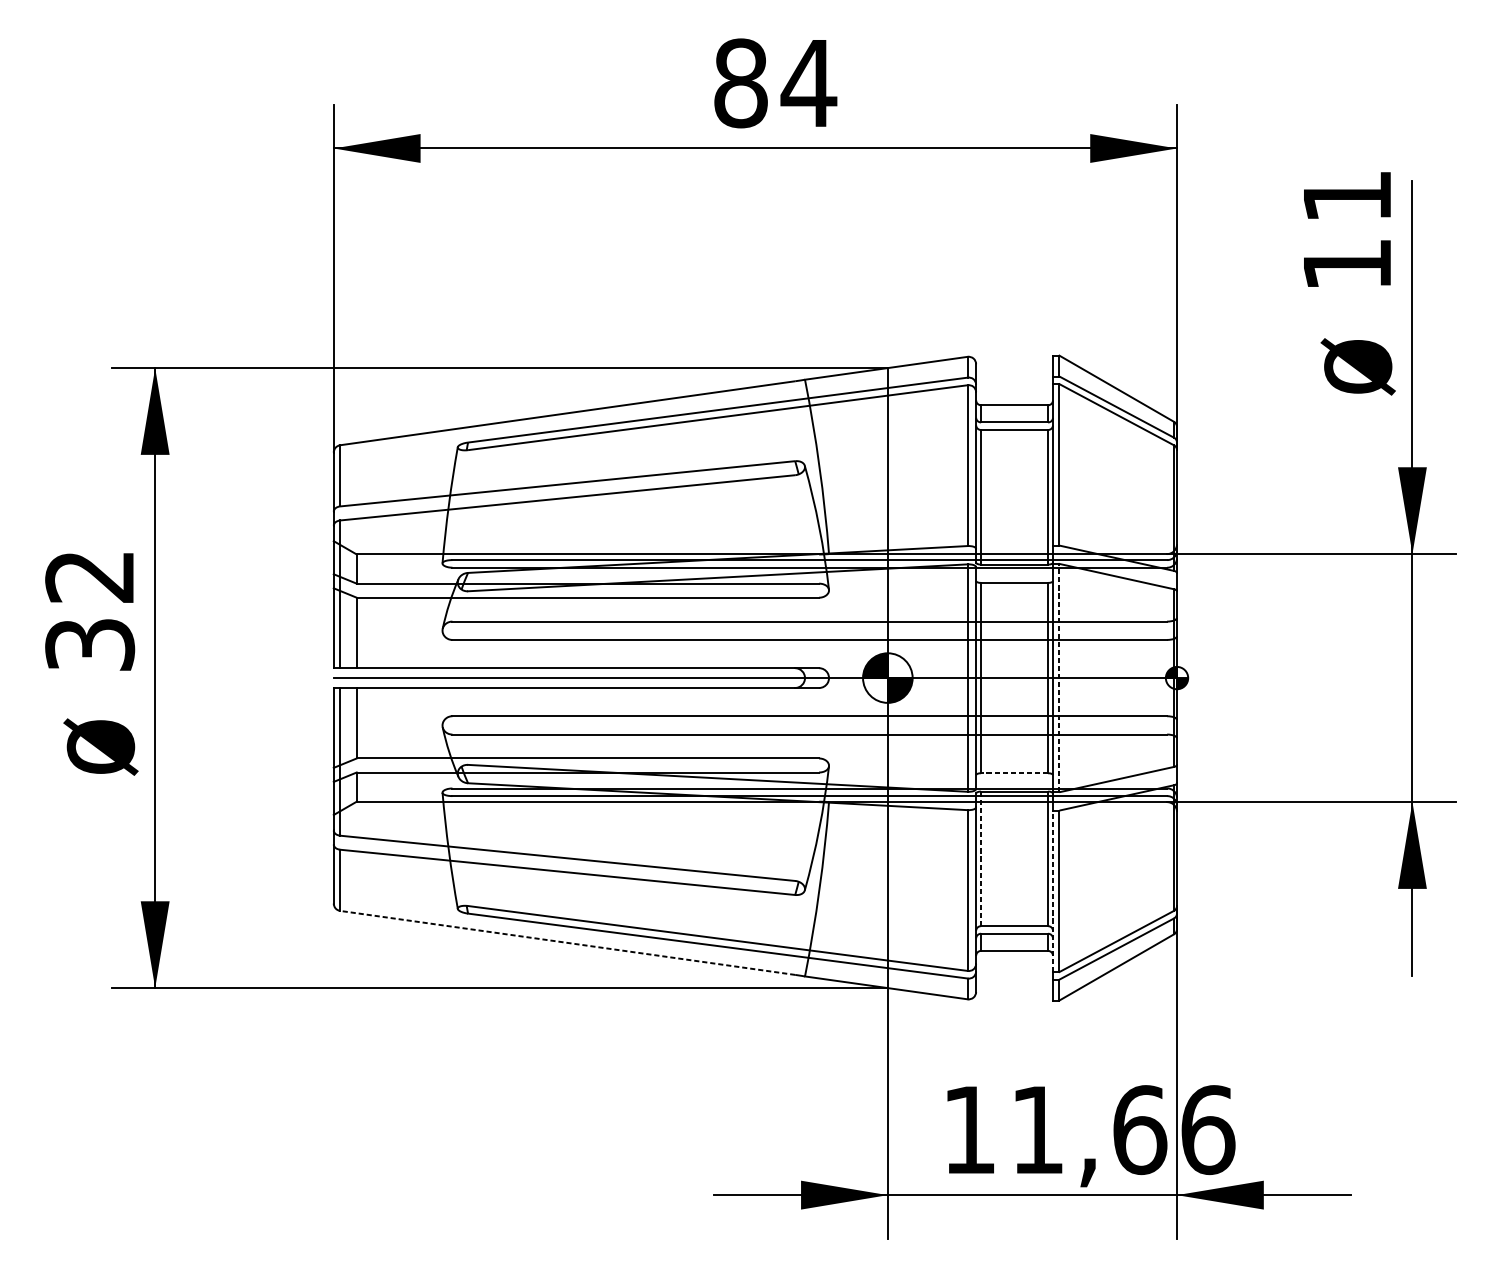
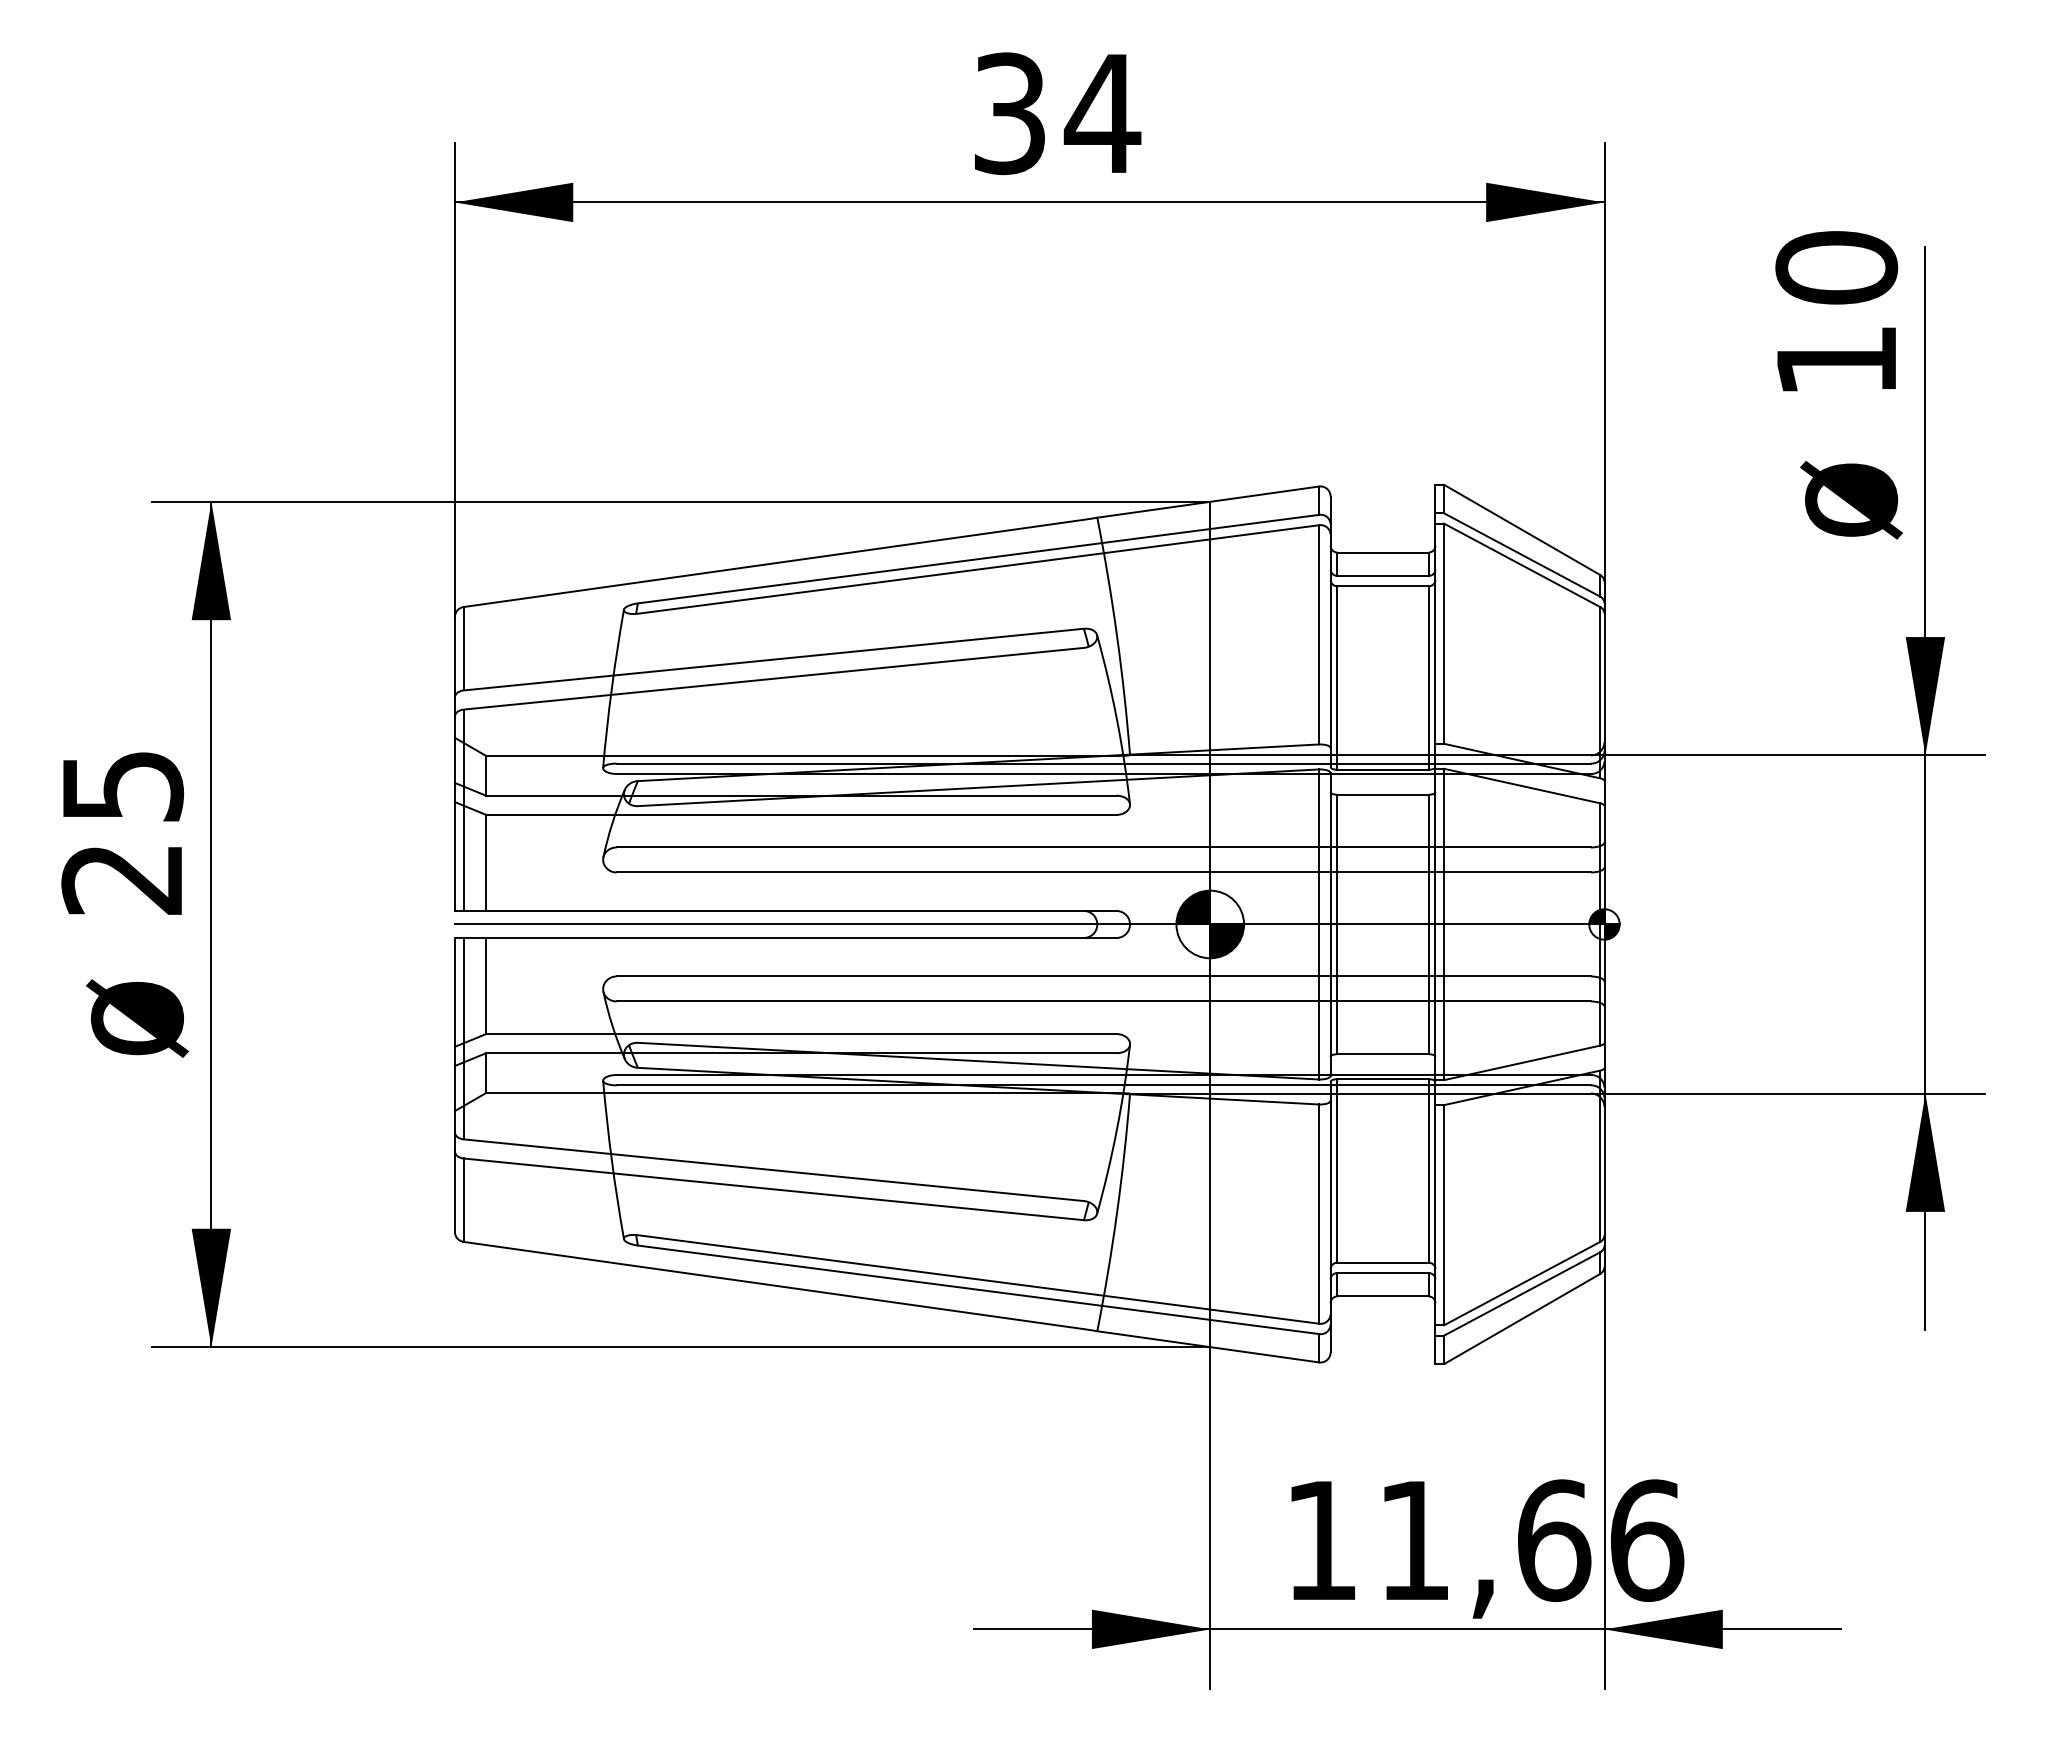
text: (740, 83) -> (1009, 113), 84 -> 34
text: (1347, 196) -> (1836, 267), 11 -> 10
text: (89, 611) -> (122, 833), 32 -> 25
line: (1059, 678) -> (1444, 924), dashed -> solid
line: (1014, 773) -> (1383, 1054), dashed -> solid
line: (981, 858) -> (1337, 1170), dashed -> solid
line: (1053, 890) -> (1435, 1214), dashed -> solid
line: (567, 942) -> (773, 1285), dashed -> solid

